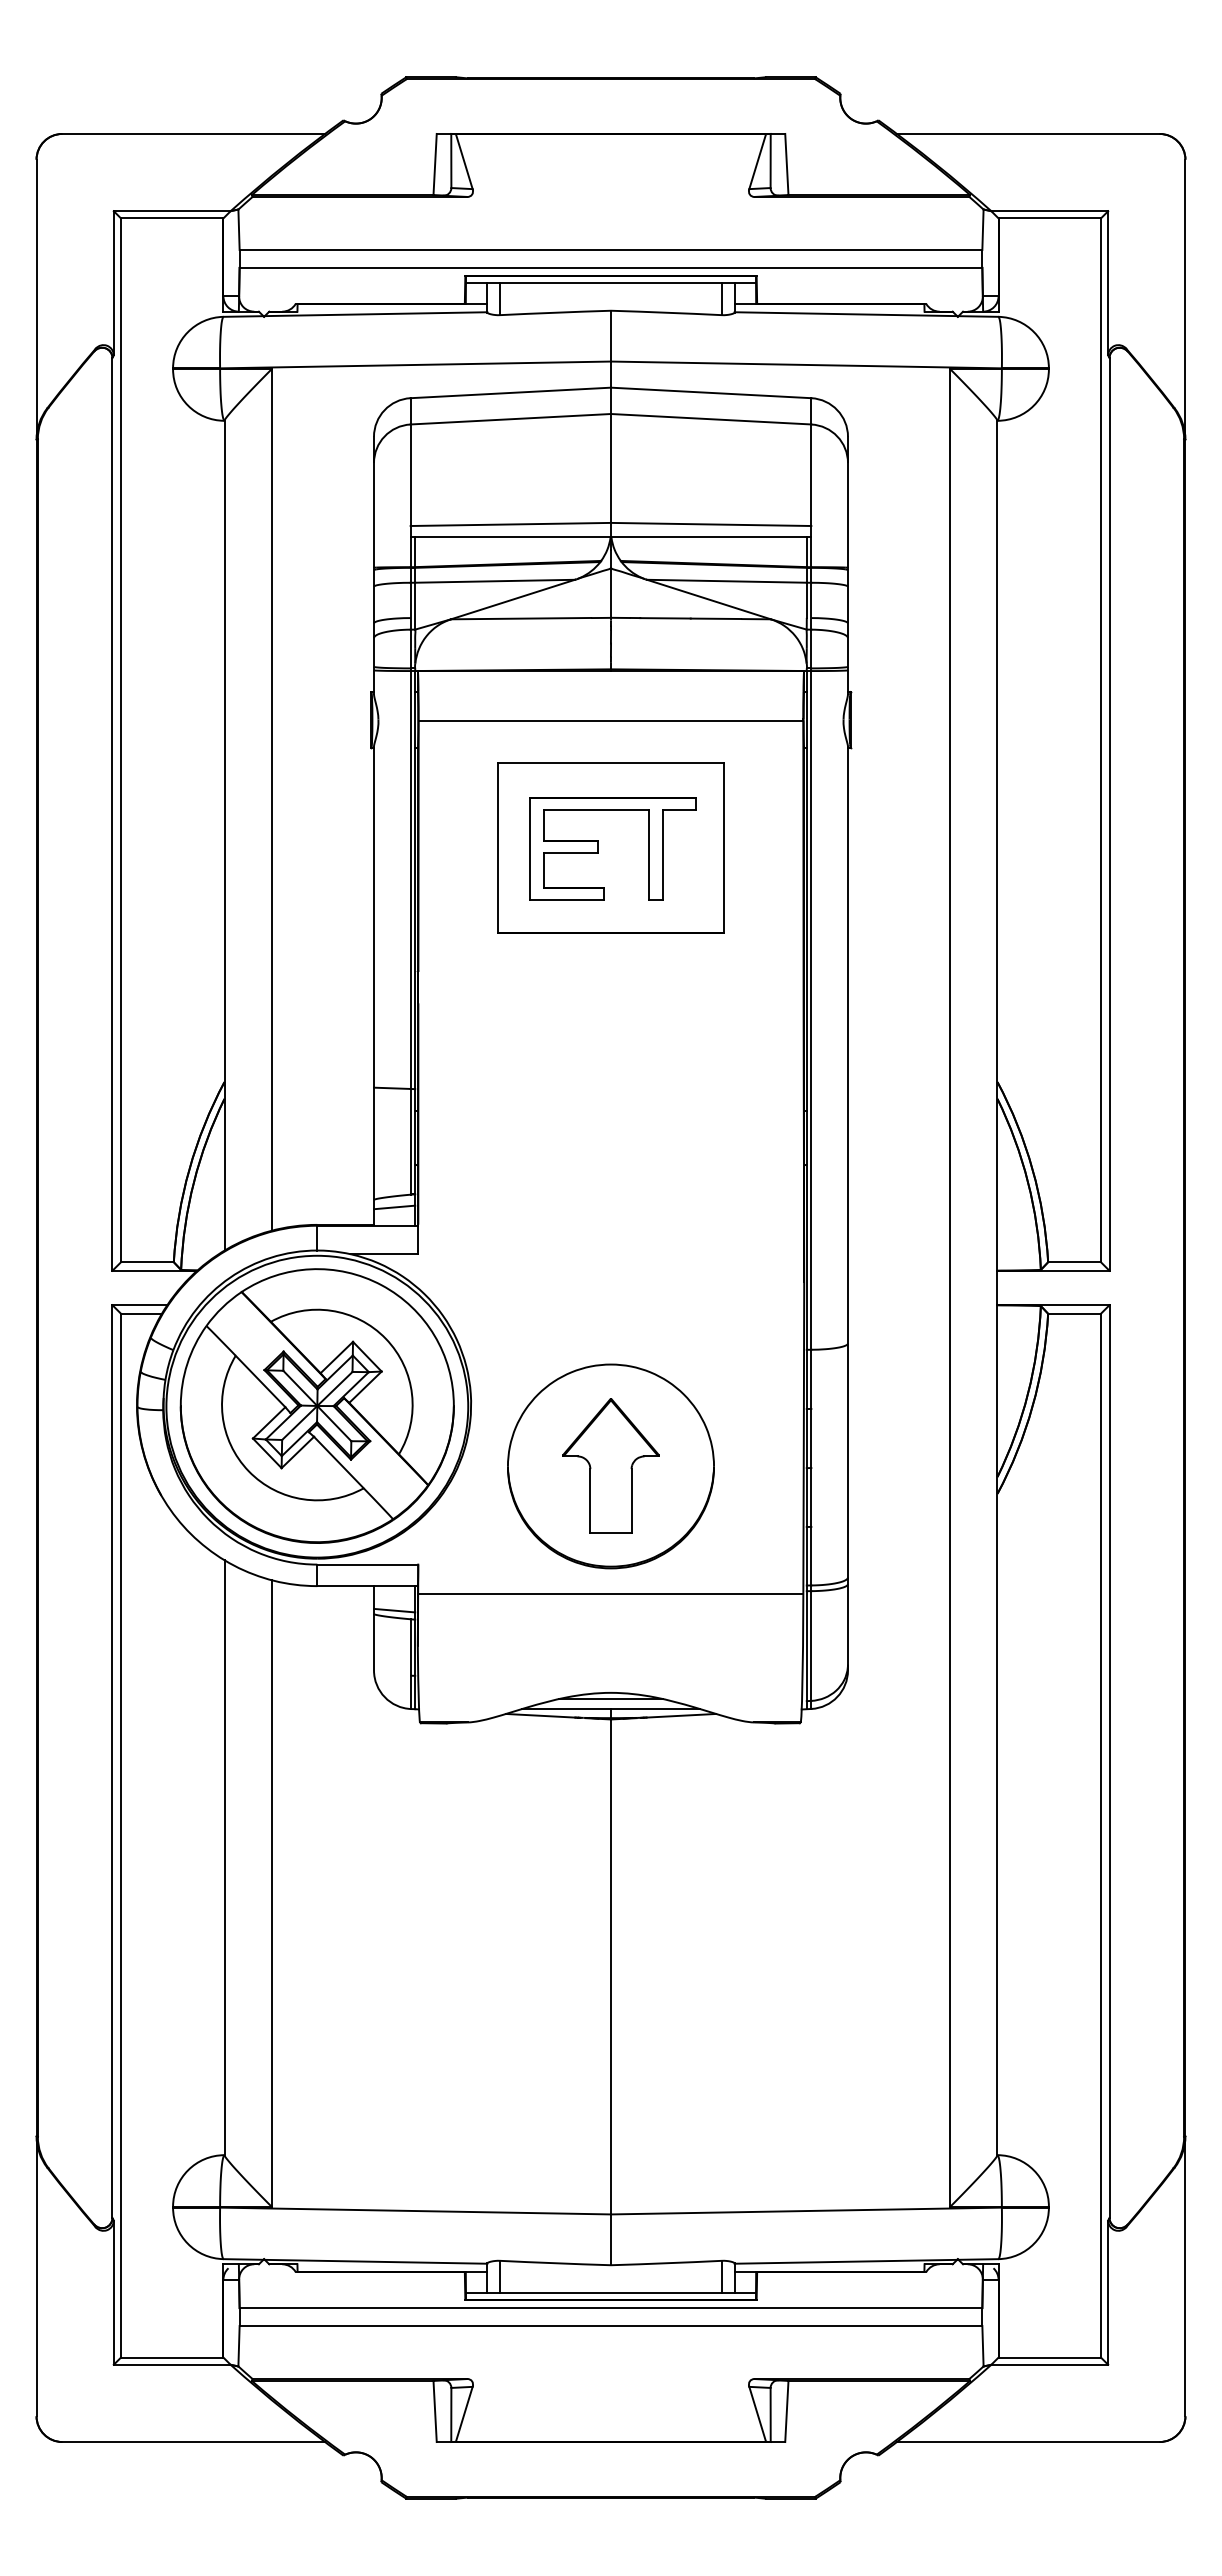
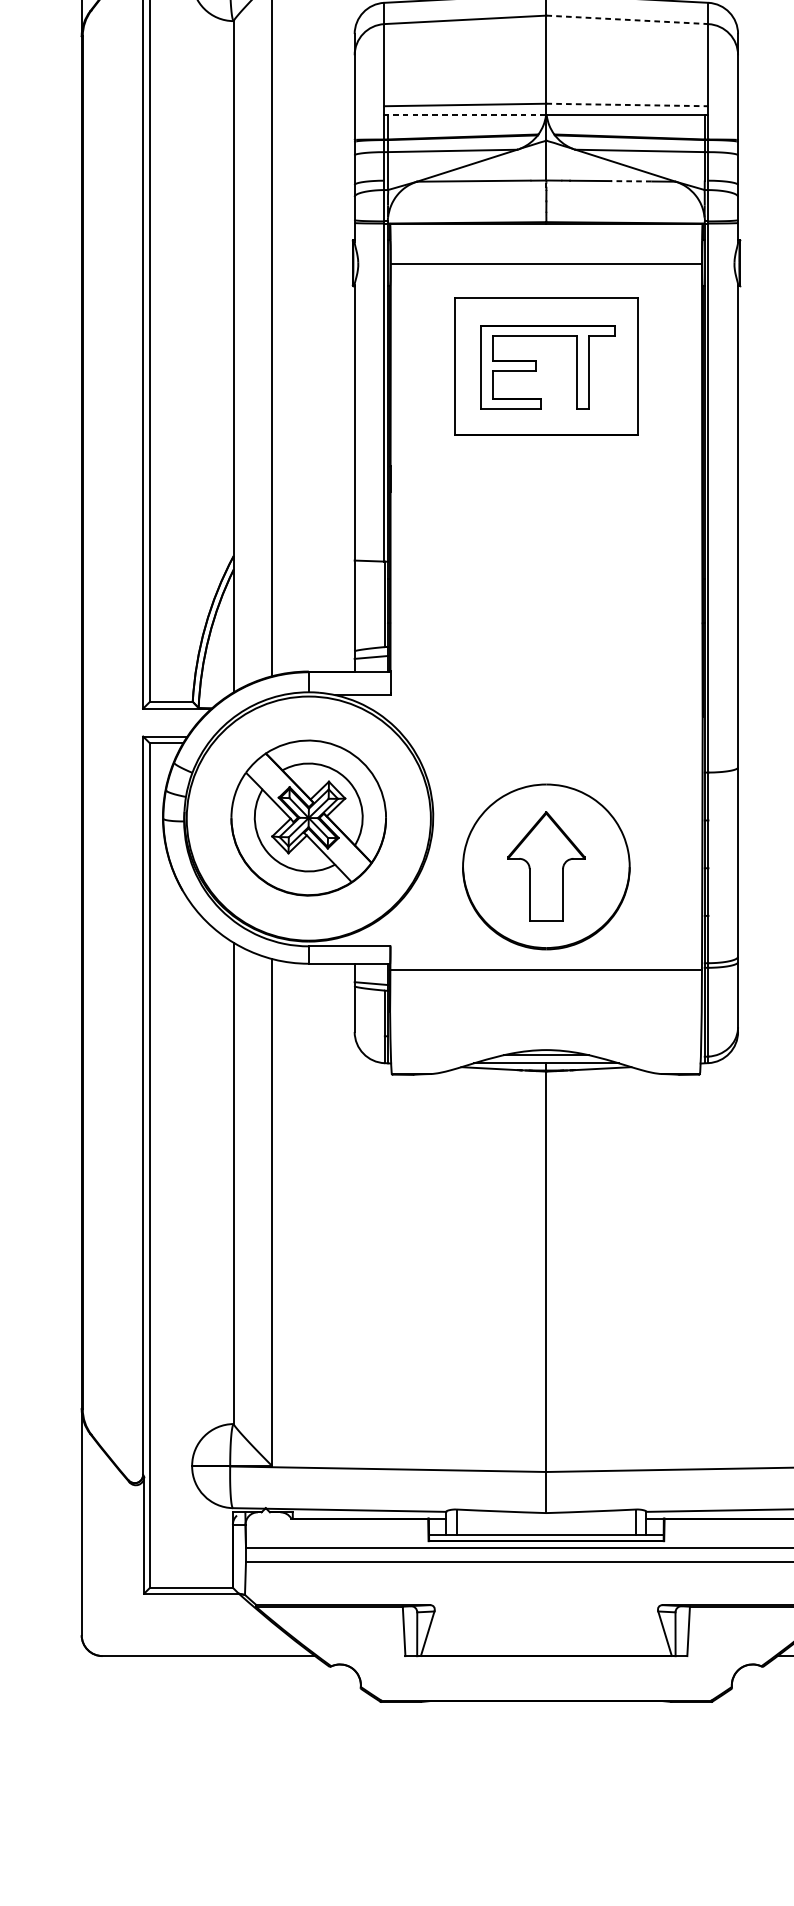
line: (711, 419) -> (627, 20), solid -> dashed
line: (711, 524) -> (627, 105), solid -> dashed
line: (512, 537) -> (466, 115), solid -> dashed
line: (715, 618) -> (630, 181), solid -> dashed
part: (316, 1405) -> (308, 817), size x0.7

